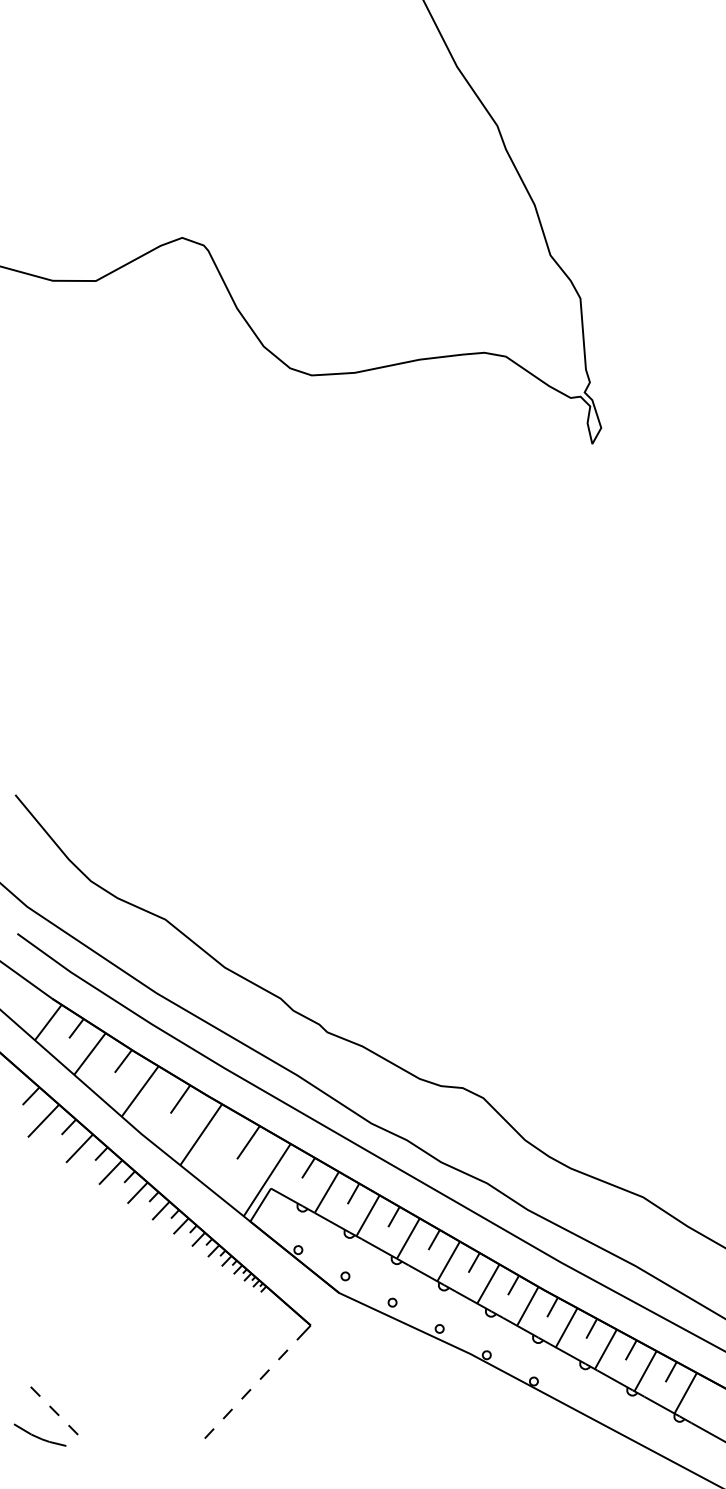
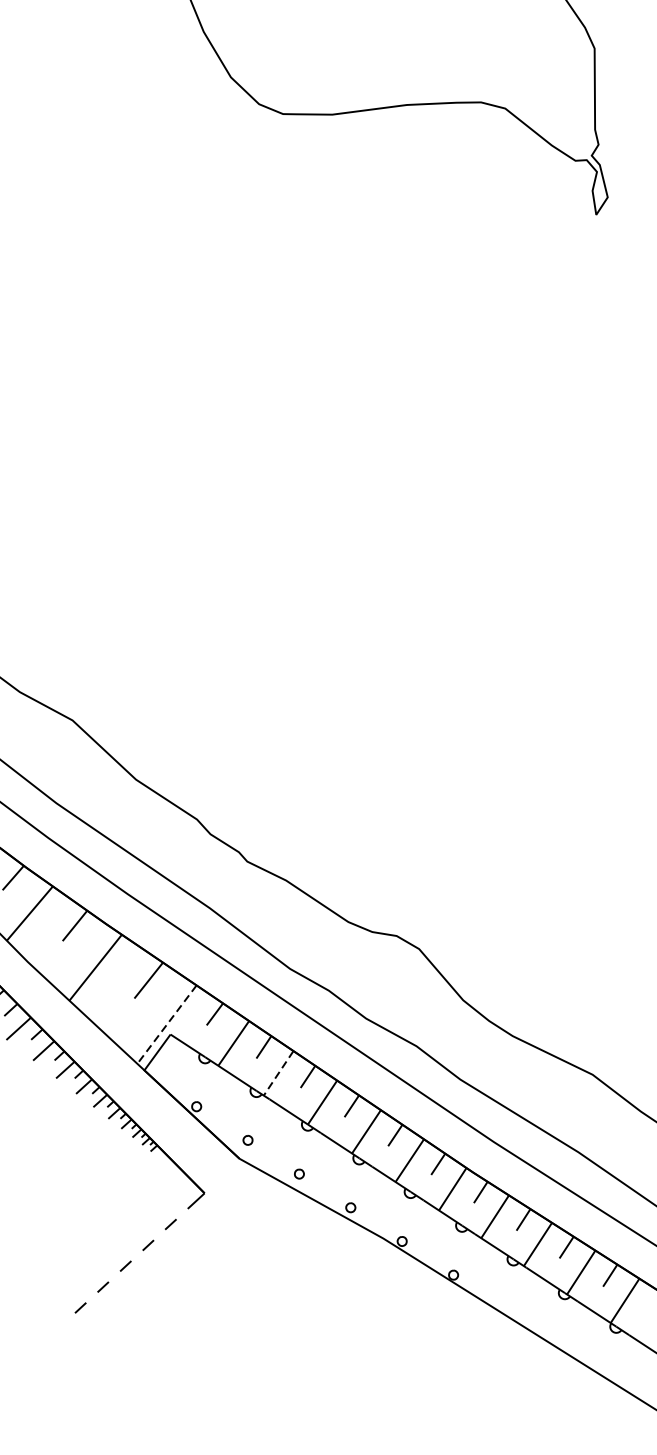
line: (266, 1180) -> (166, 1025), solid -> dashed
line: (368, 1215) -> (279, 1073), solid -> dashed

